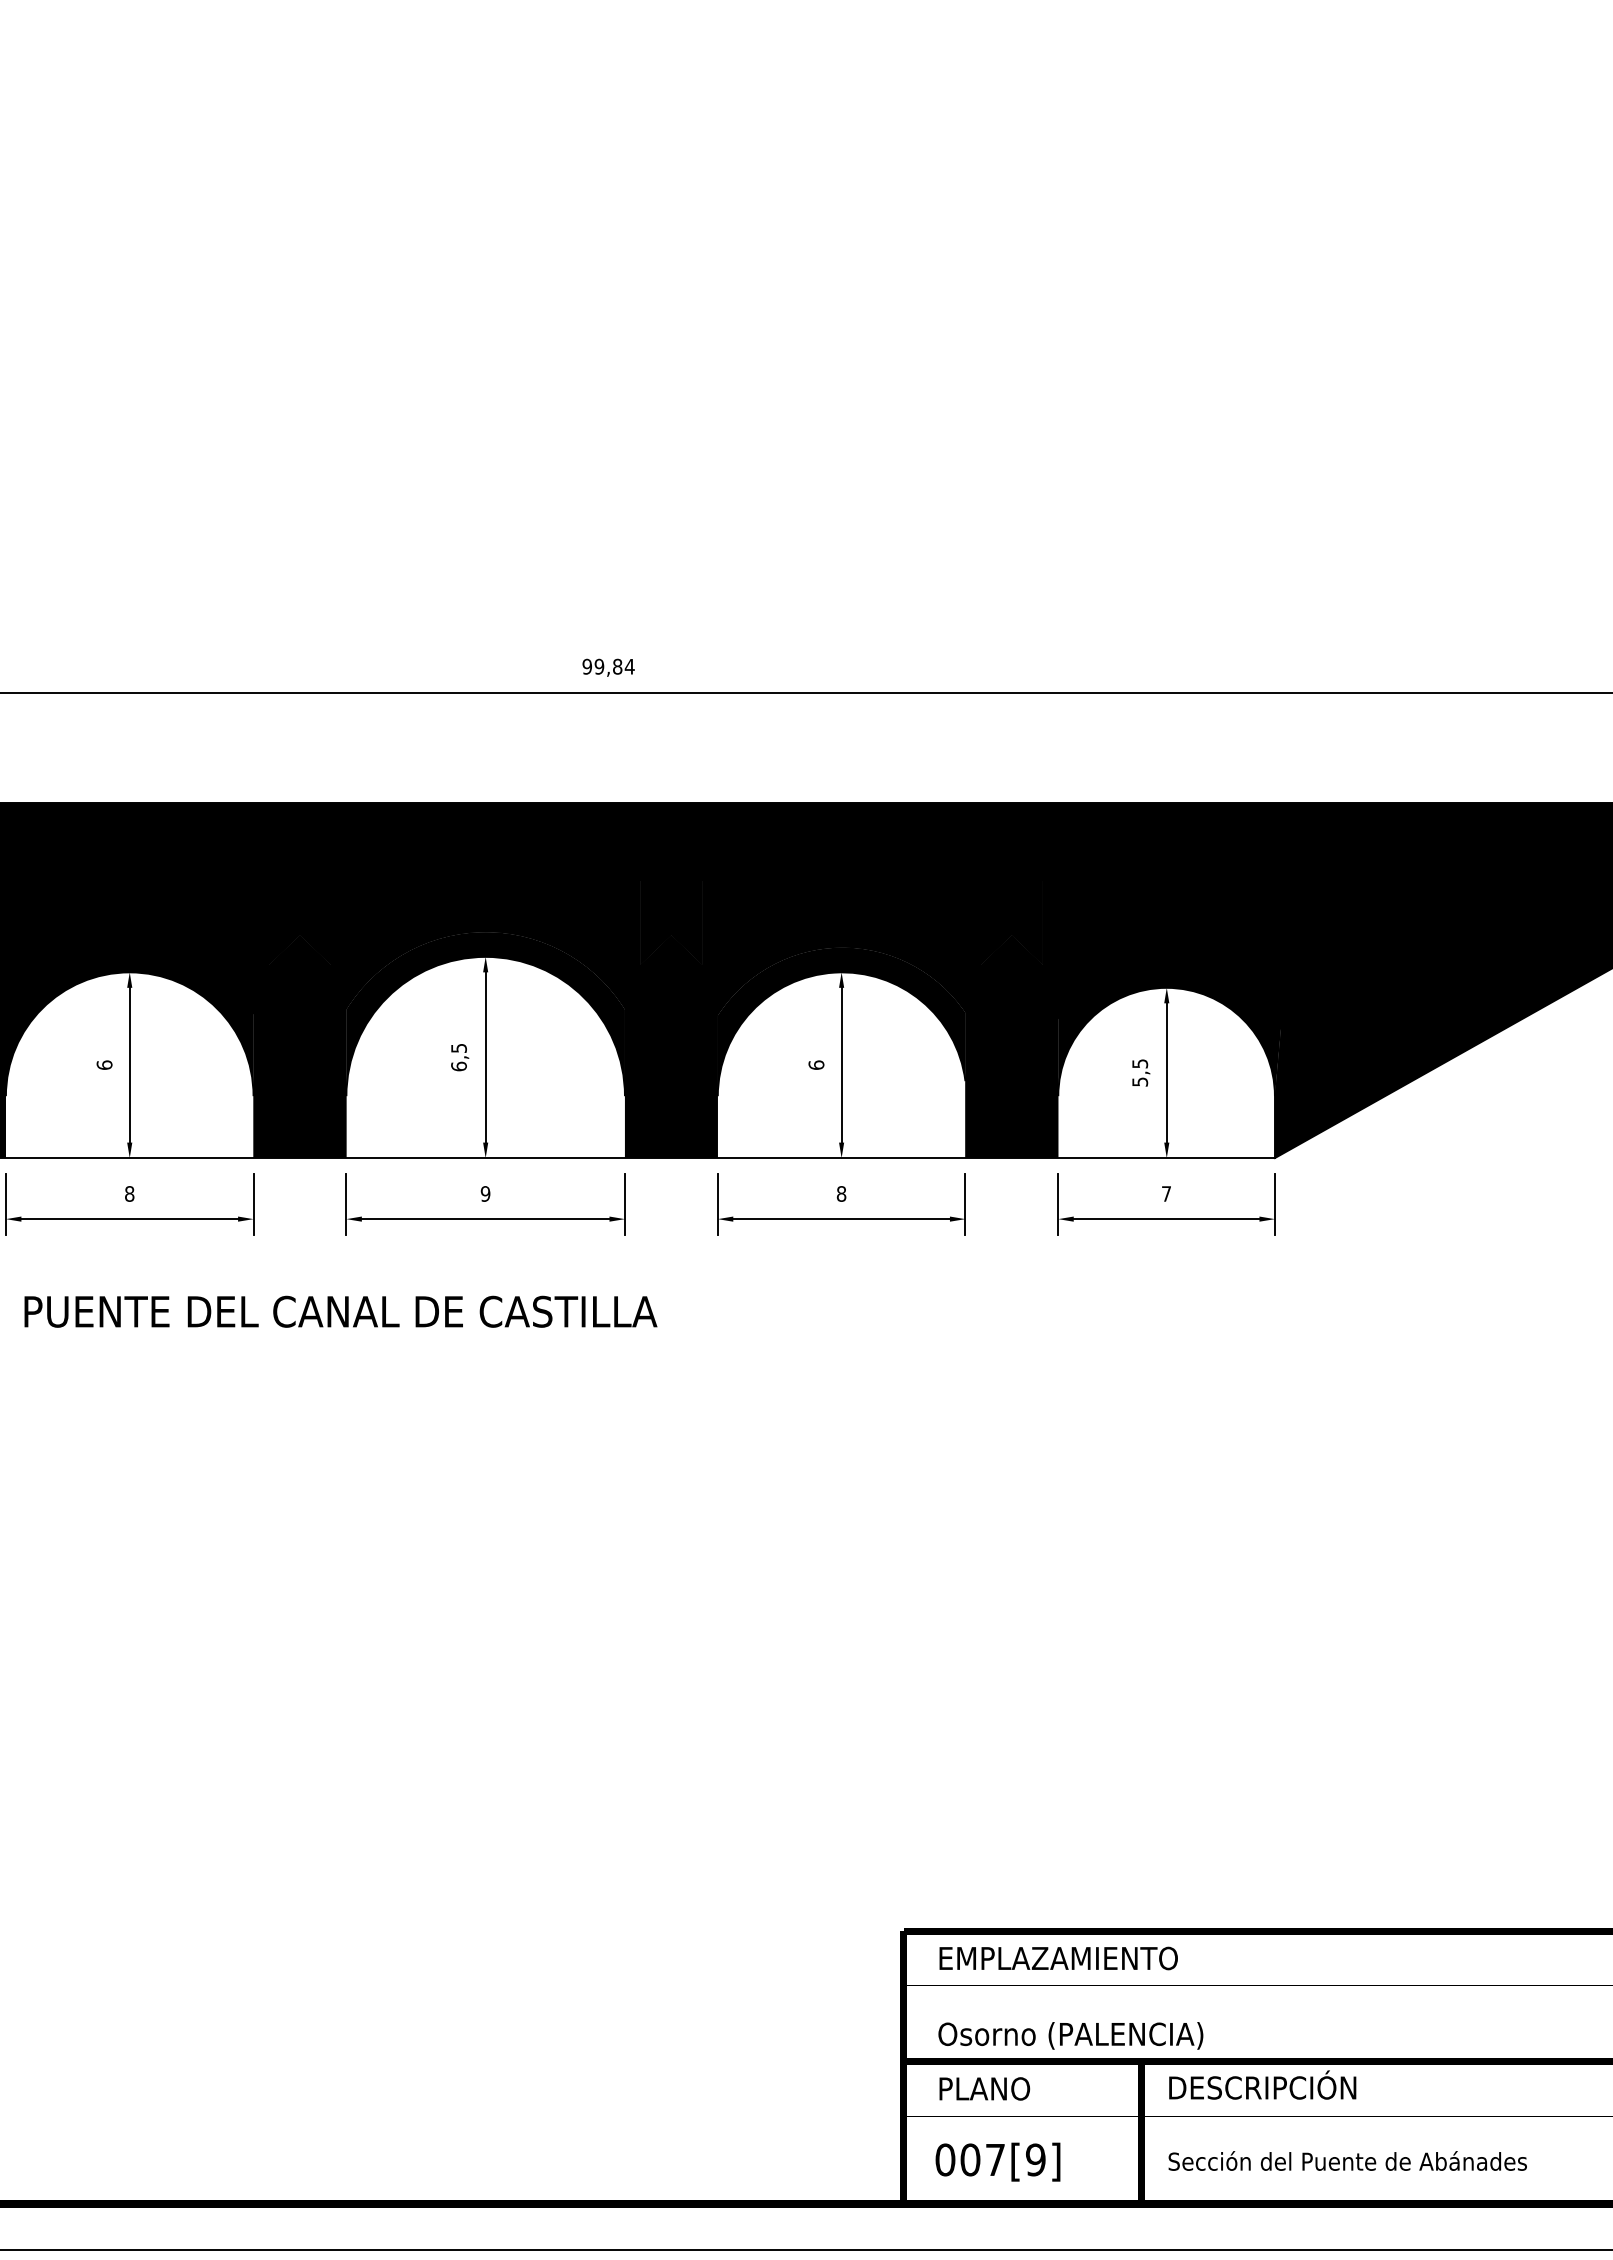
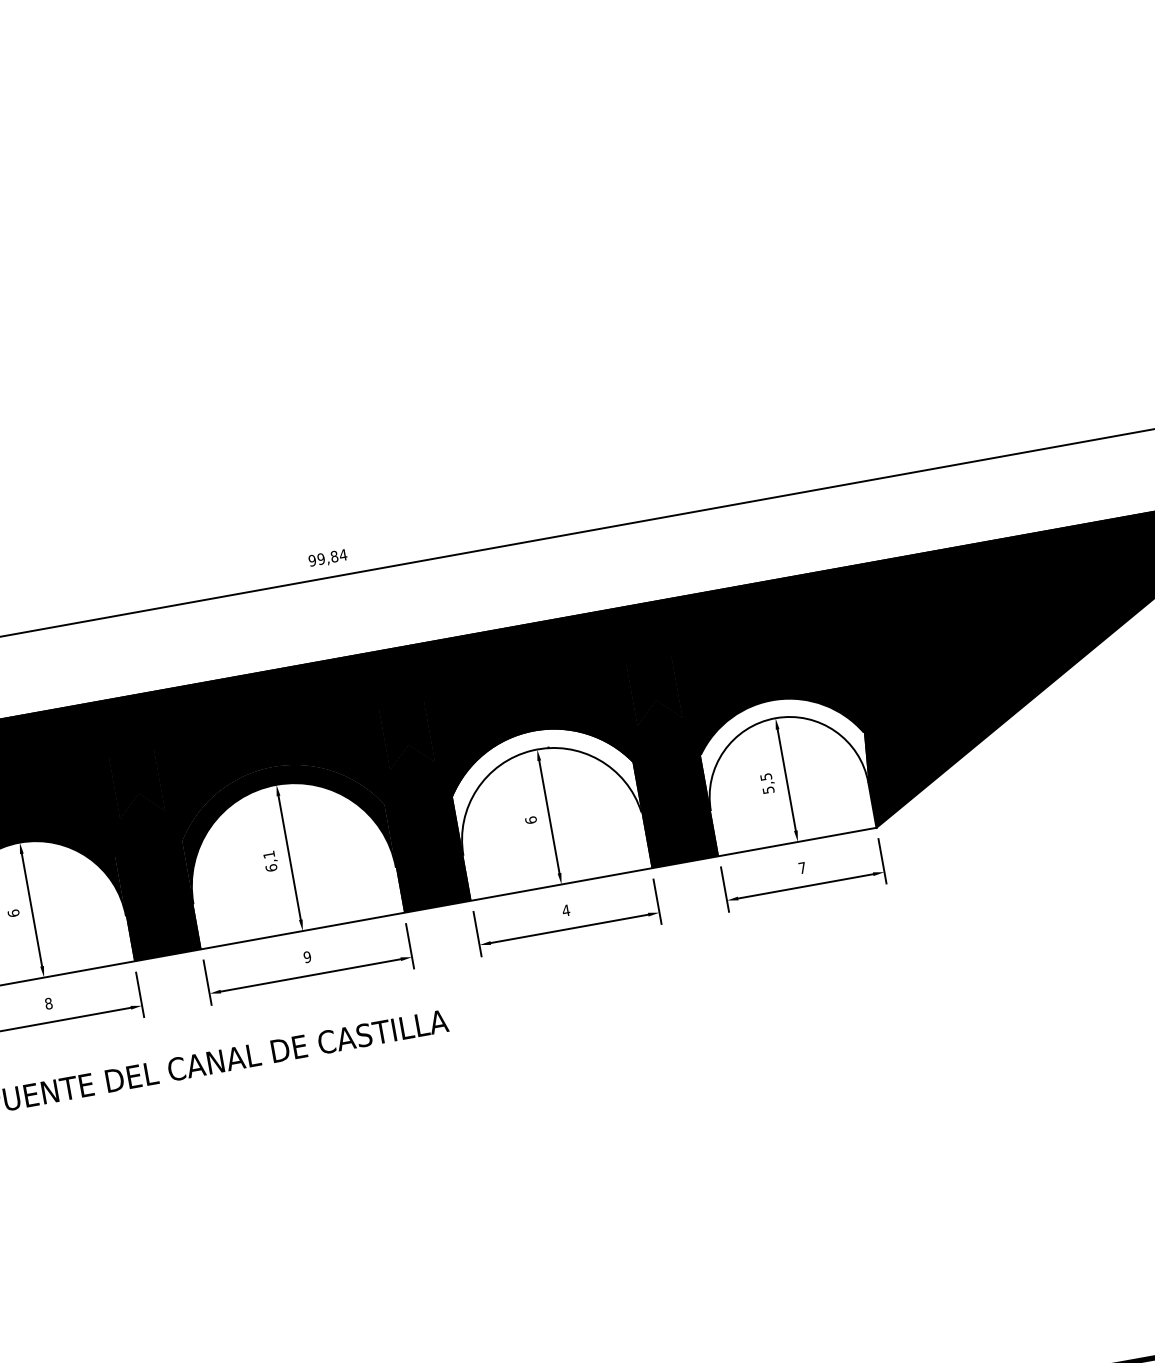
fill: (841, 1021) -> (543, 785), removed
fill: (1169, 1029) -> (783, 748), removed
text: (458, 1048) -> (268, 854), 6,5 -> 6,1
text: (841, 1193) -> (566, 910), 8 -> 4

